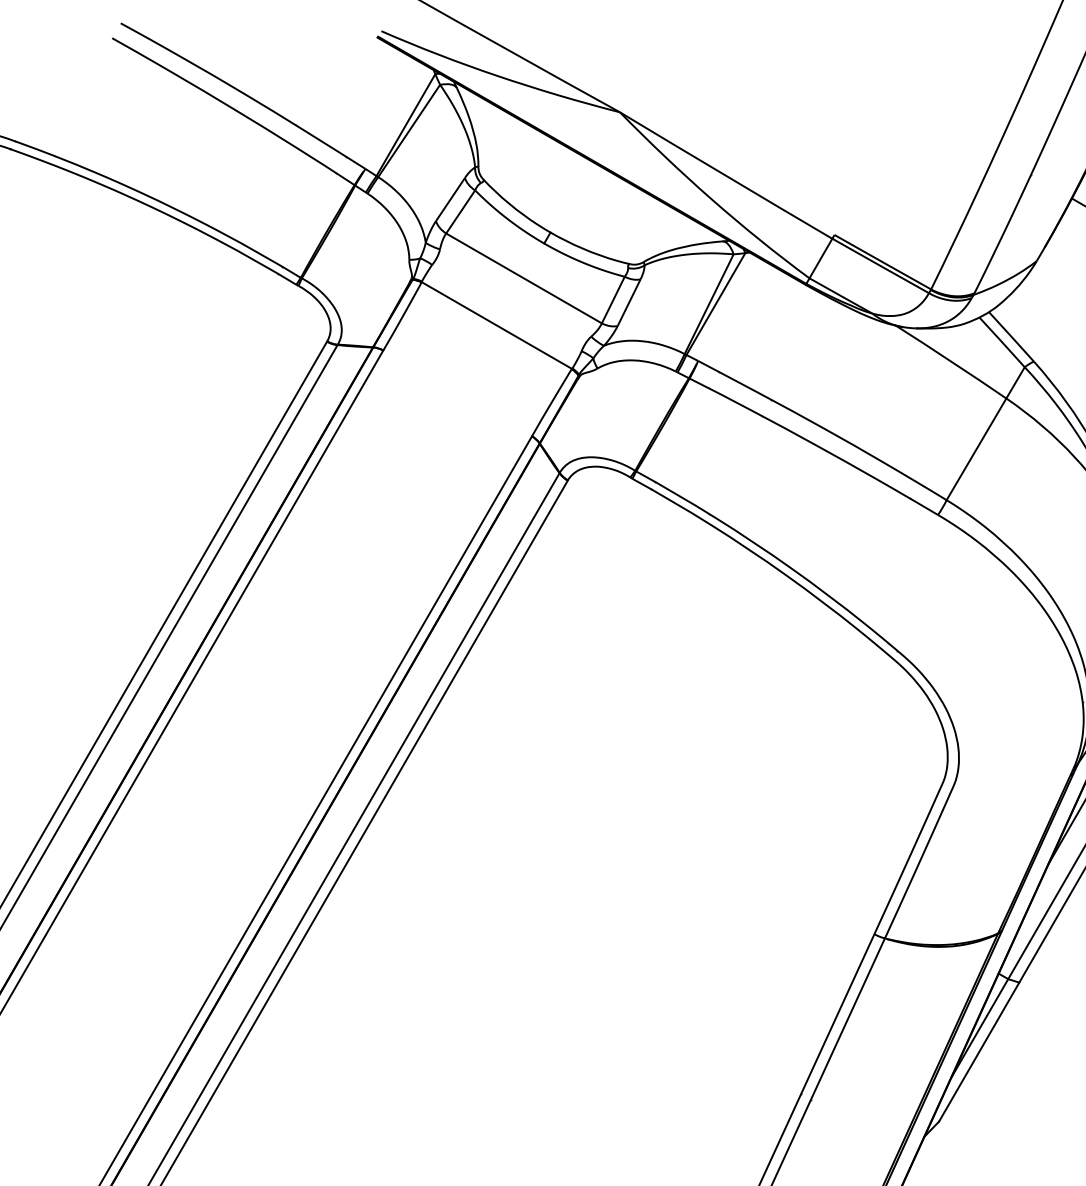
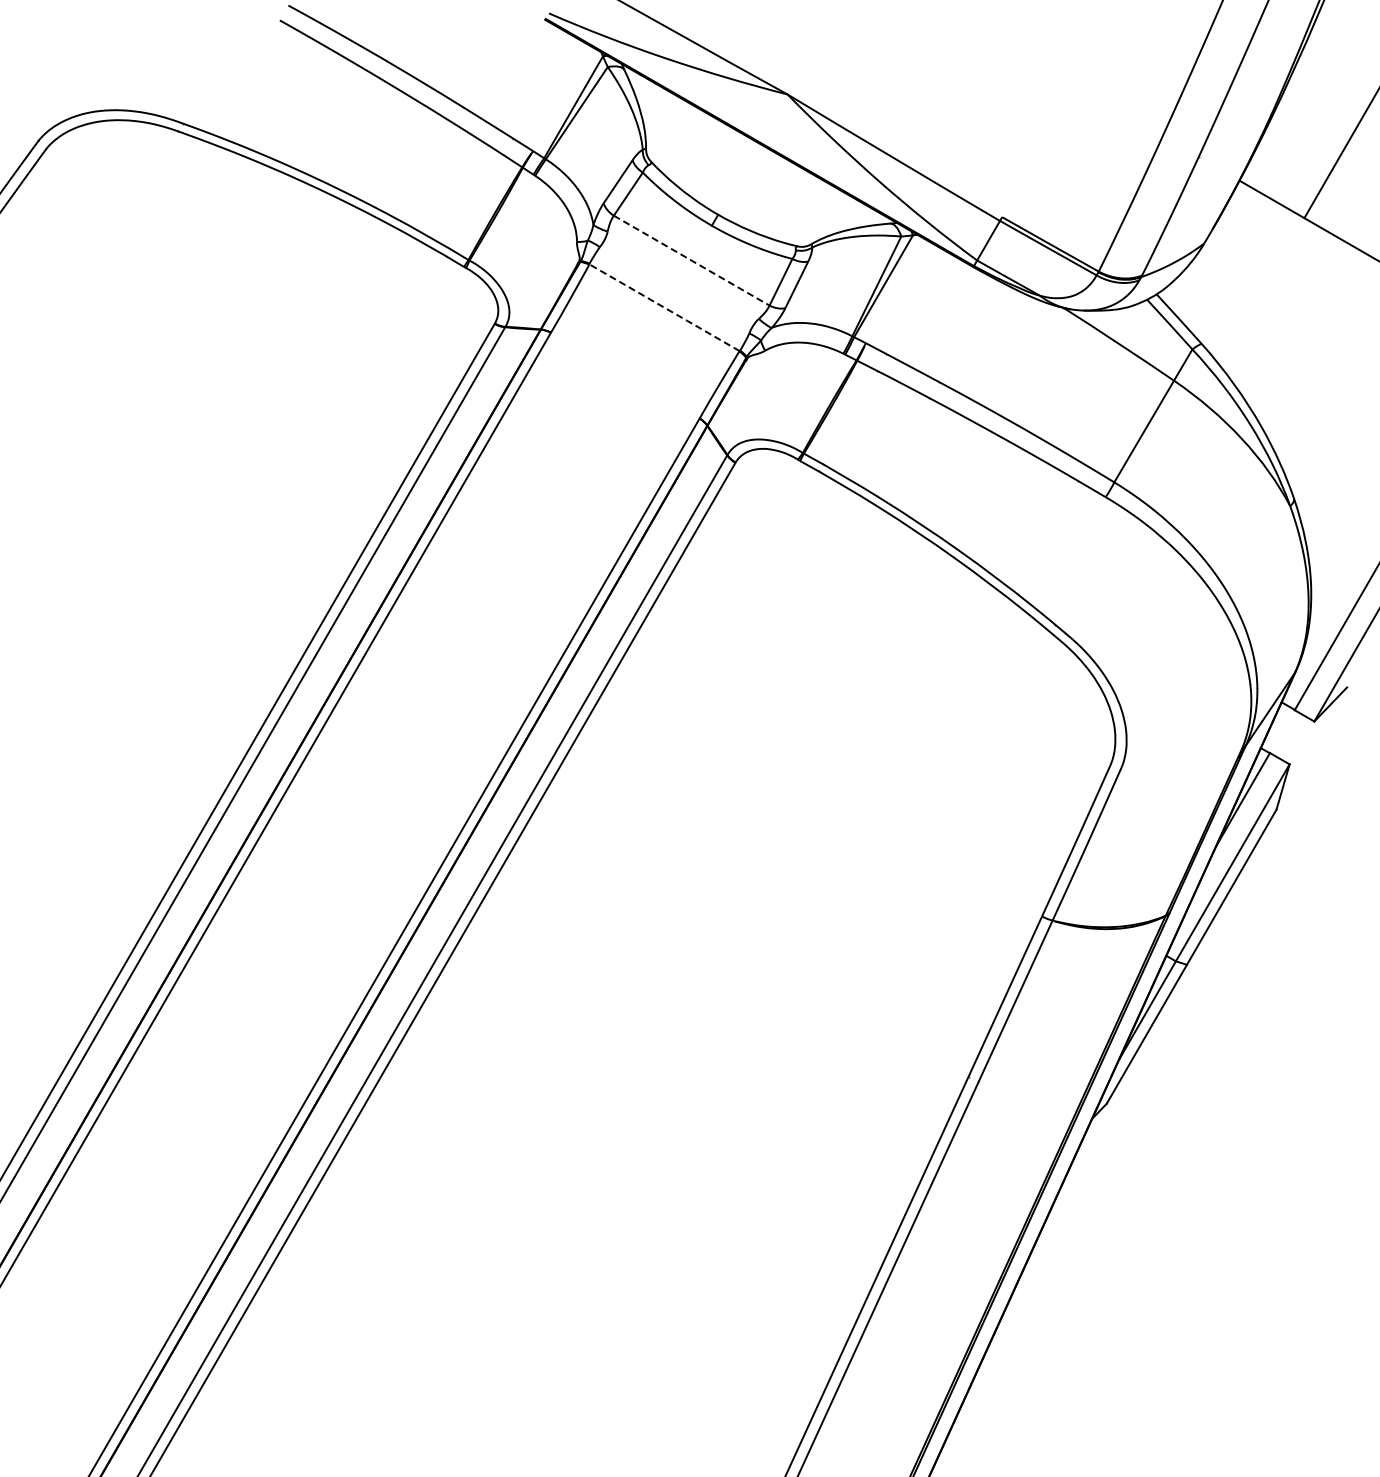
line: (523, 278) -> (691, 260), solid -> dashed
line: (496, 325) -> (664, 307), solid -> dashed

